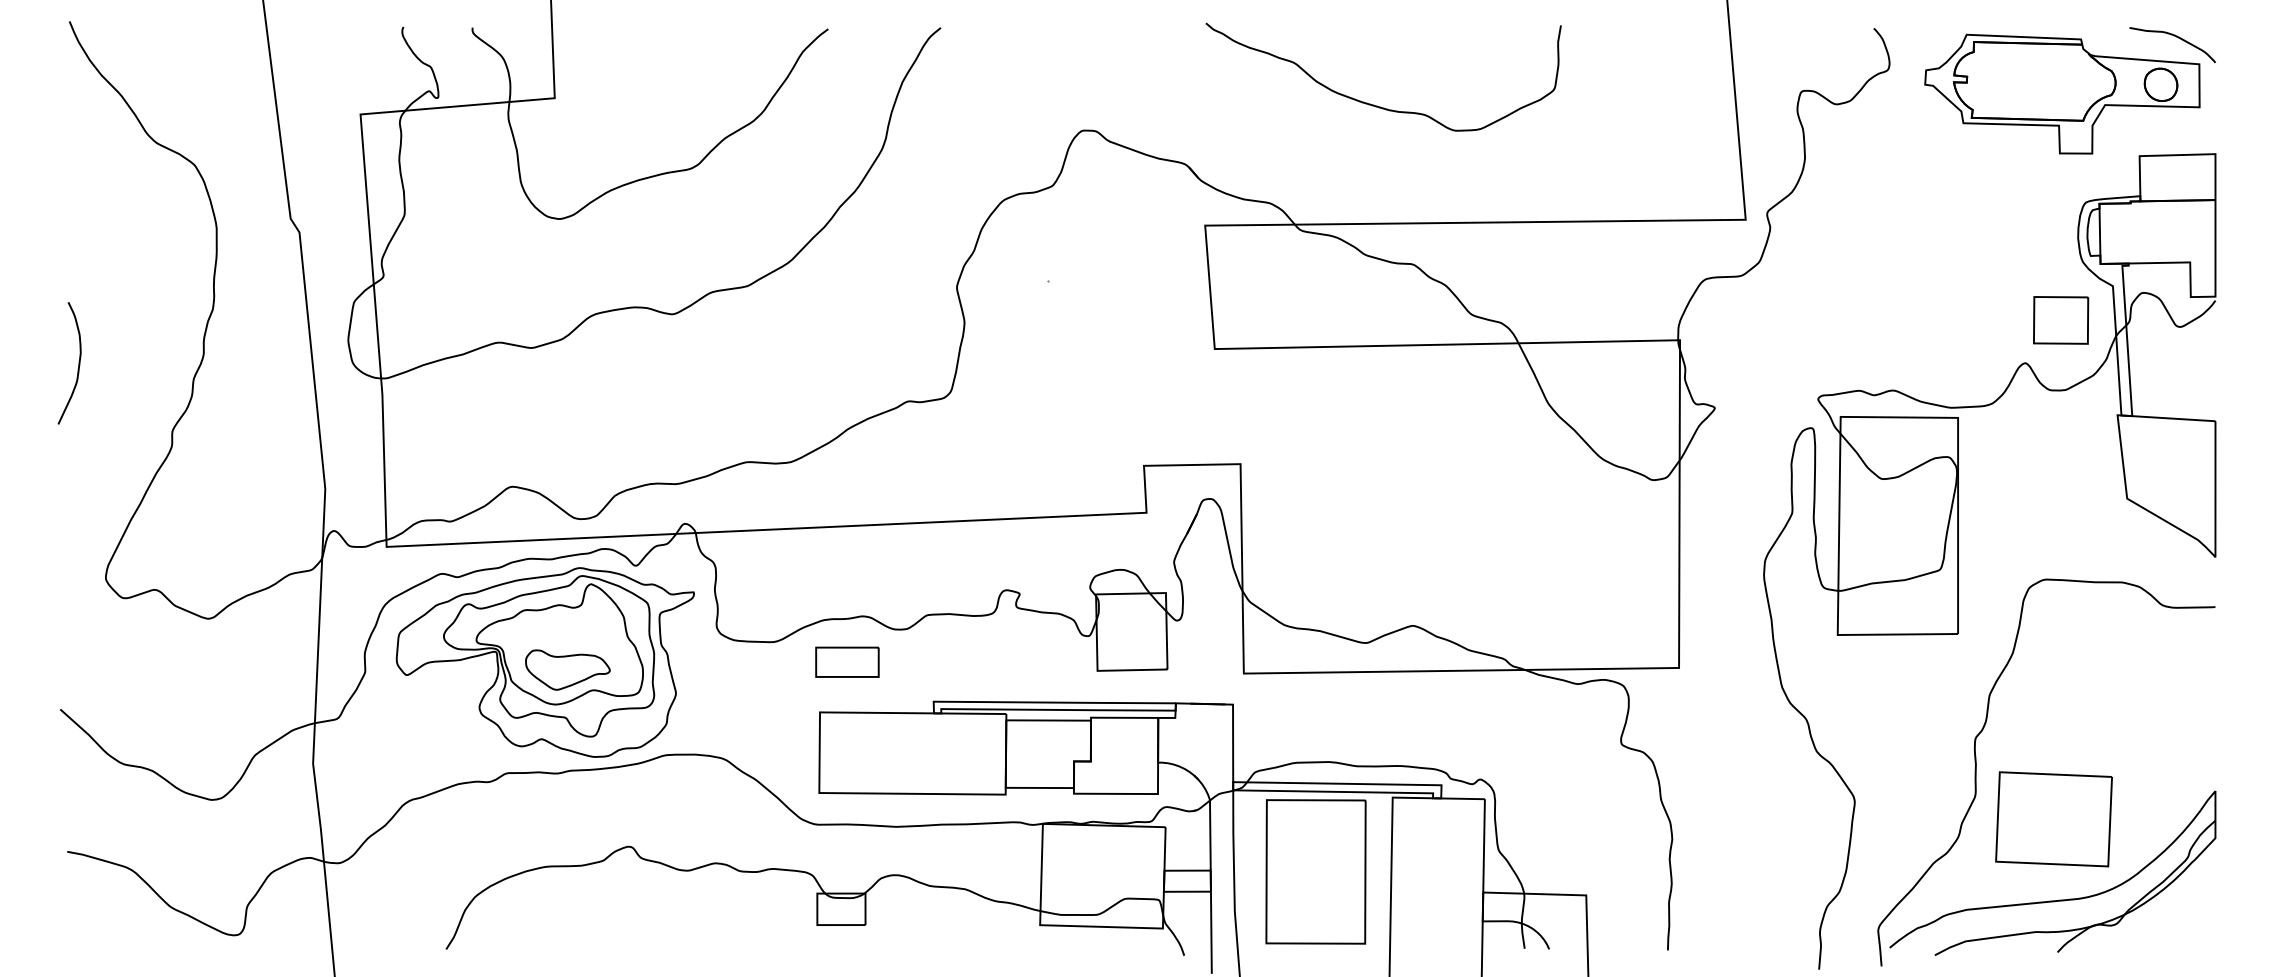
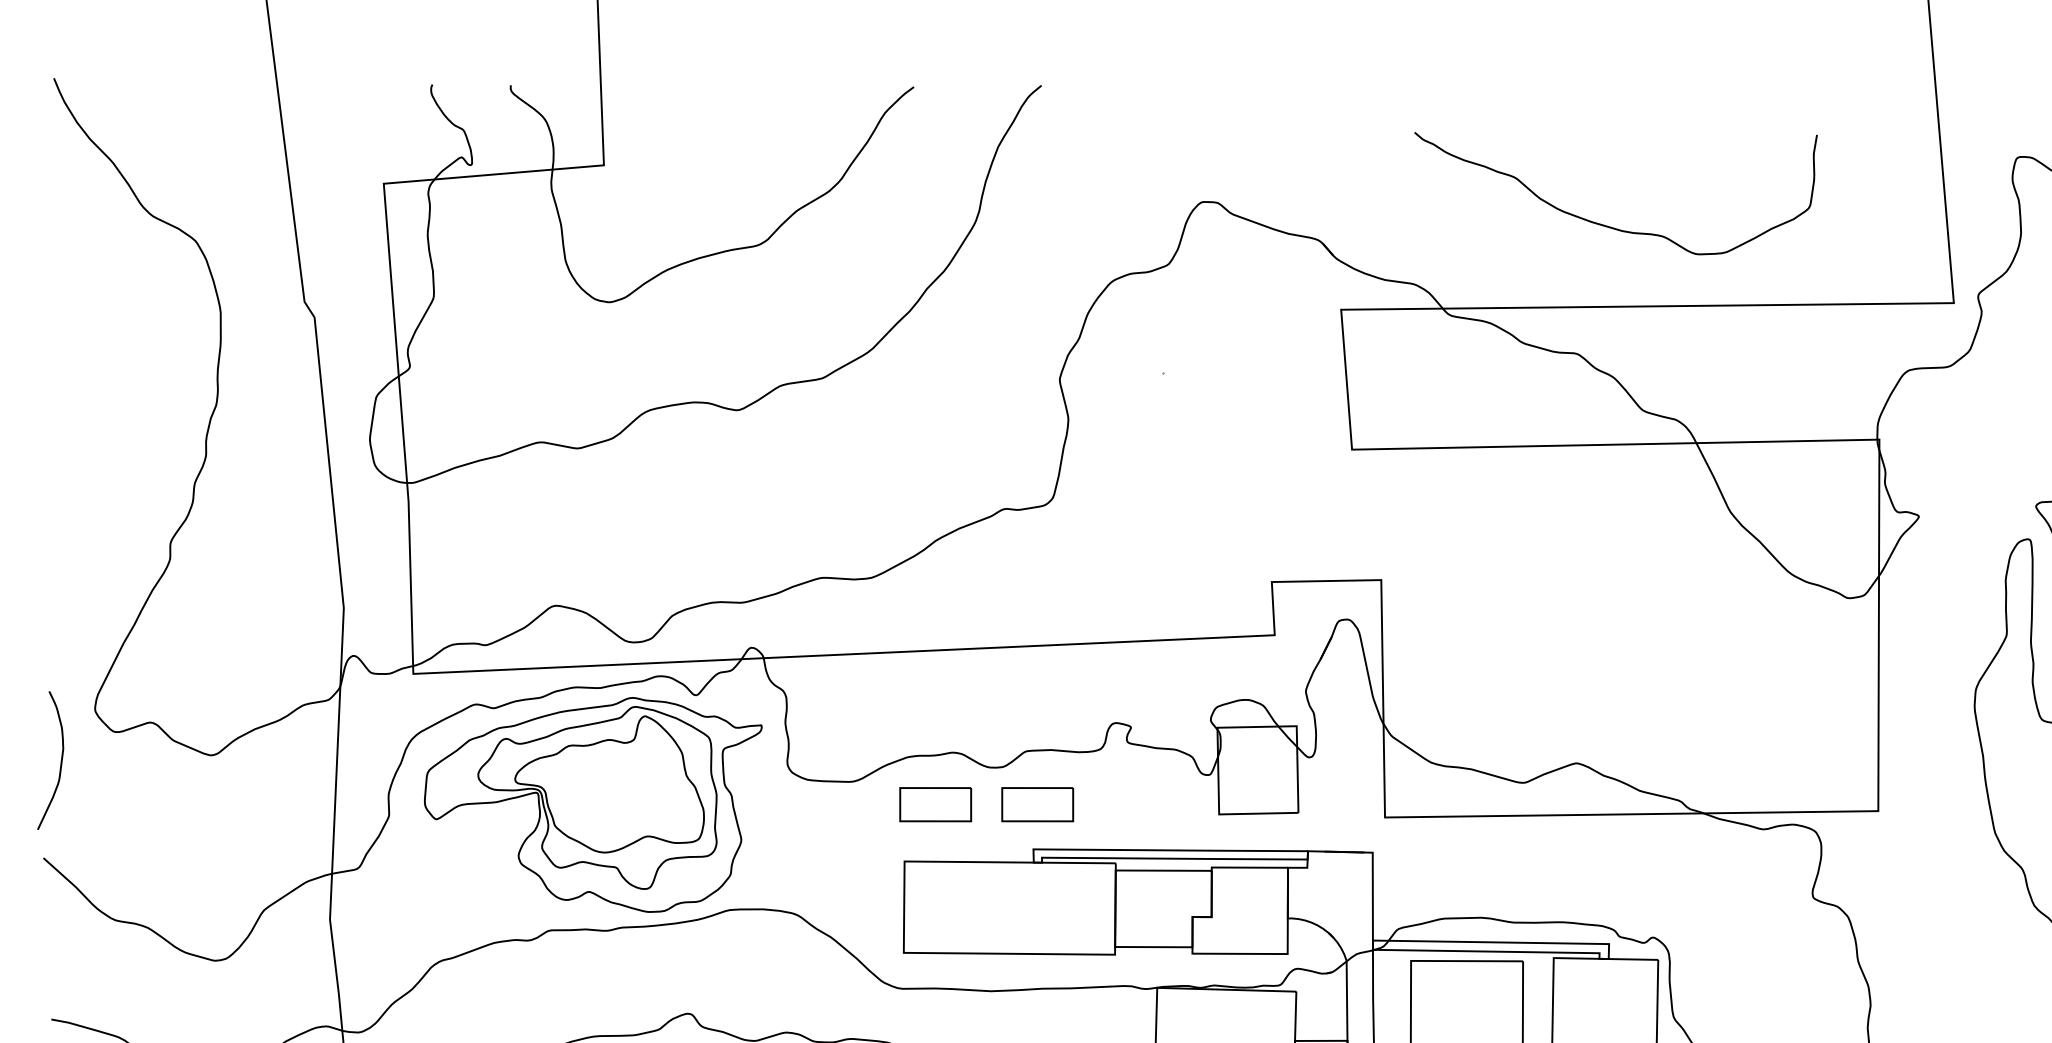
curve: (1377, 105) -> (1609, 225), moved
curve: (78, 363) -> (60, 760), moved
part: (937, 661) -> (1037, 803), added
part: (567, 669) -> (618, 812), removed

